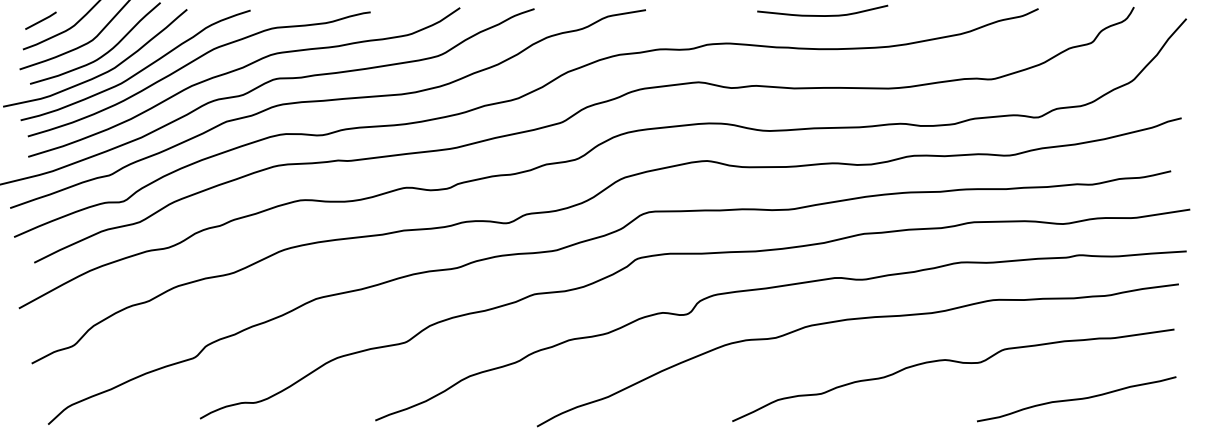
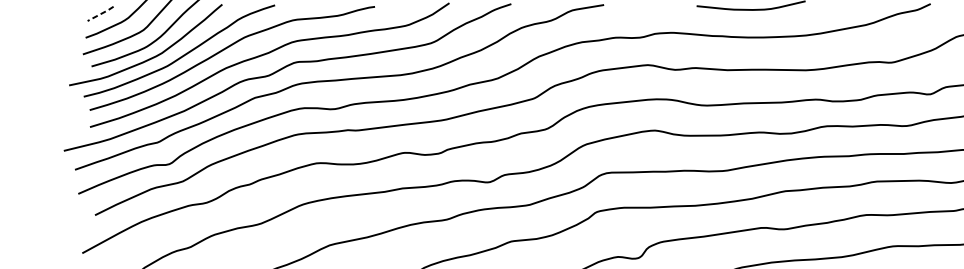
line: (41, 20) -> (101, 13), solid -> dashed

